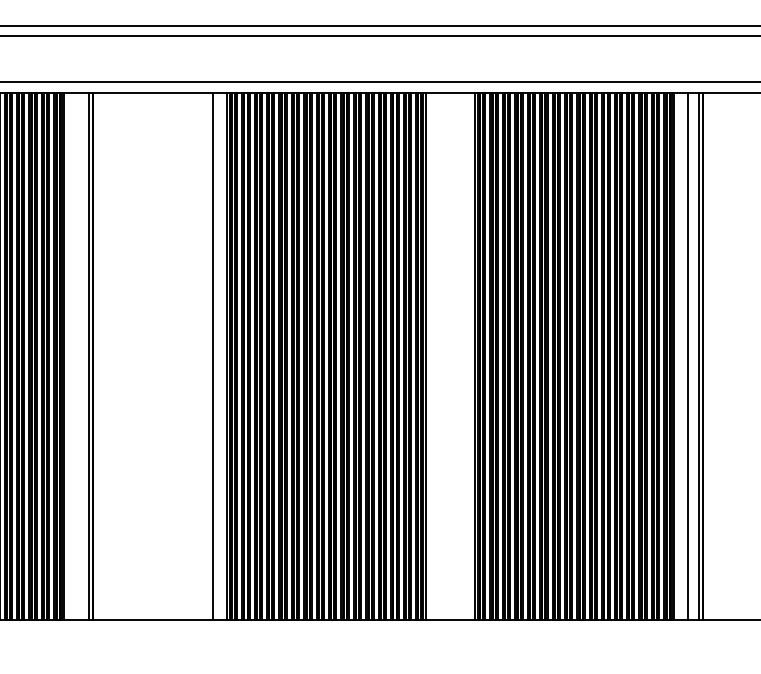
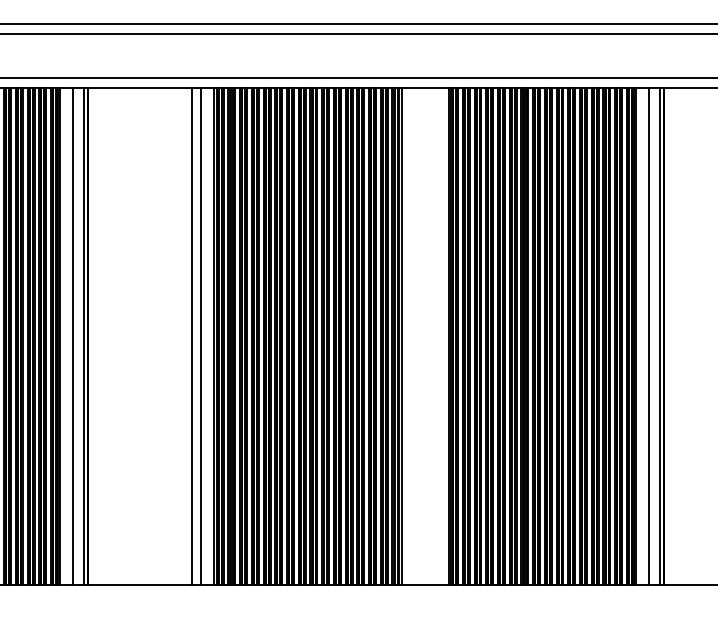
line: (77, 356) -> (72, 336), added
line: (203, 356) -> (191, 336), added

